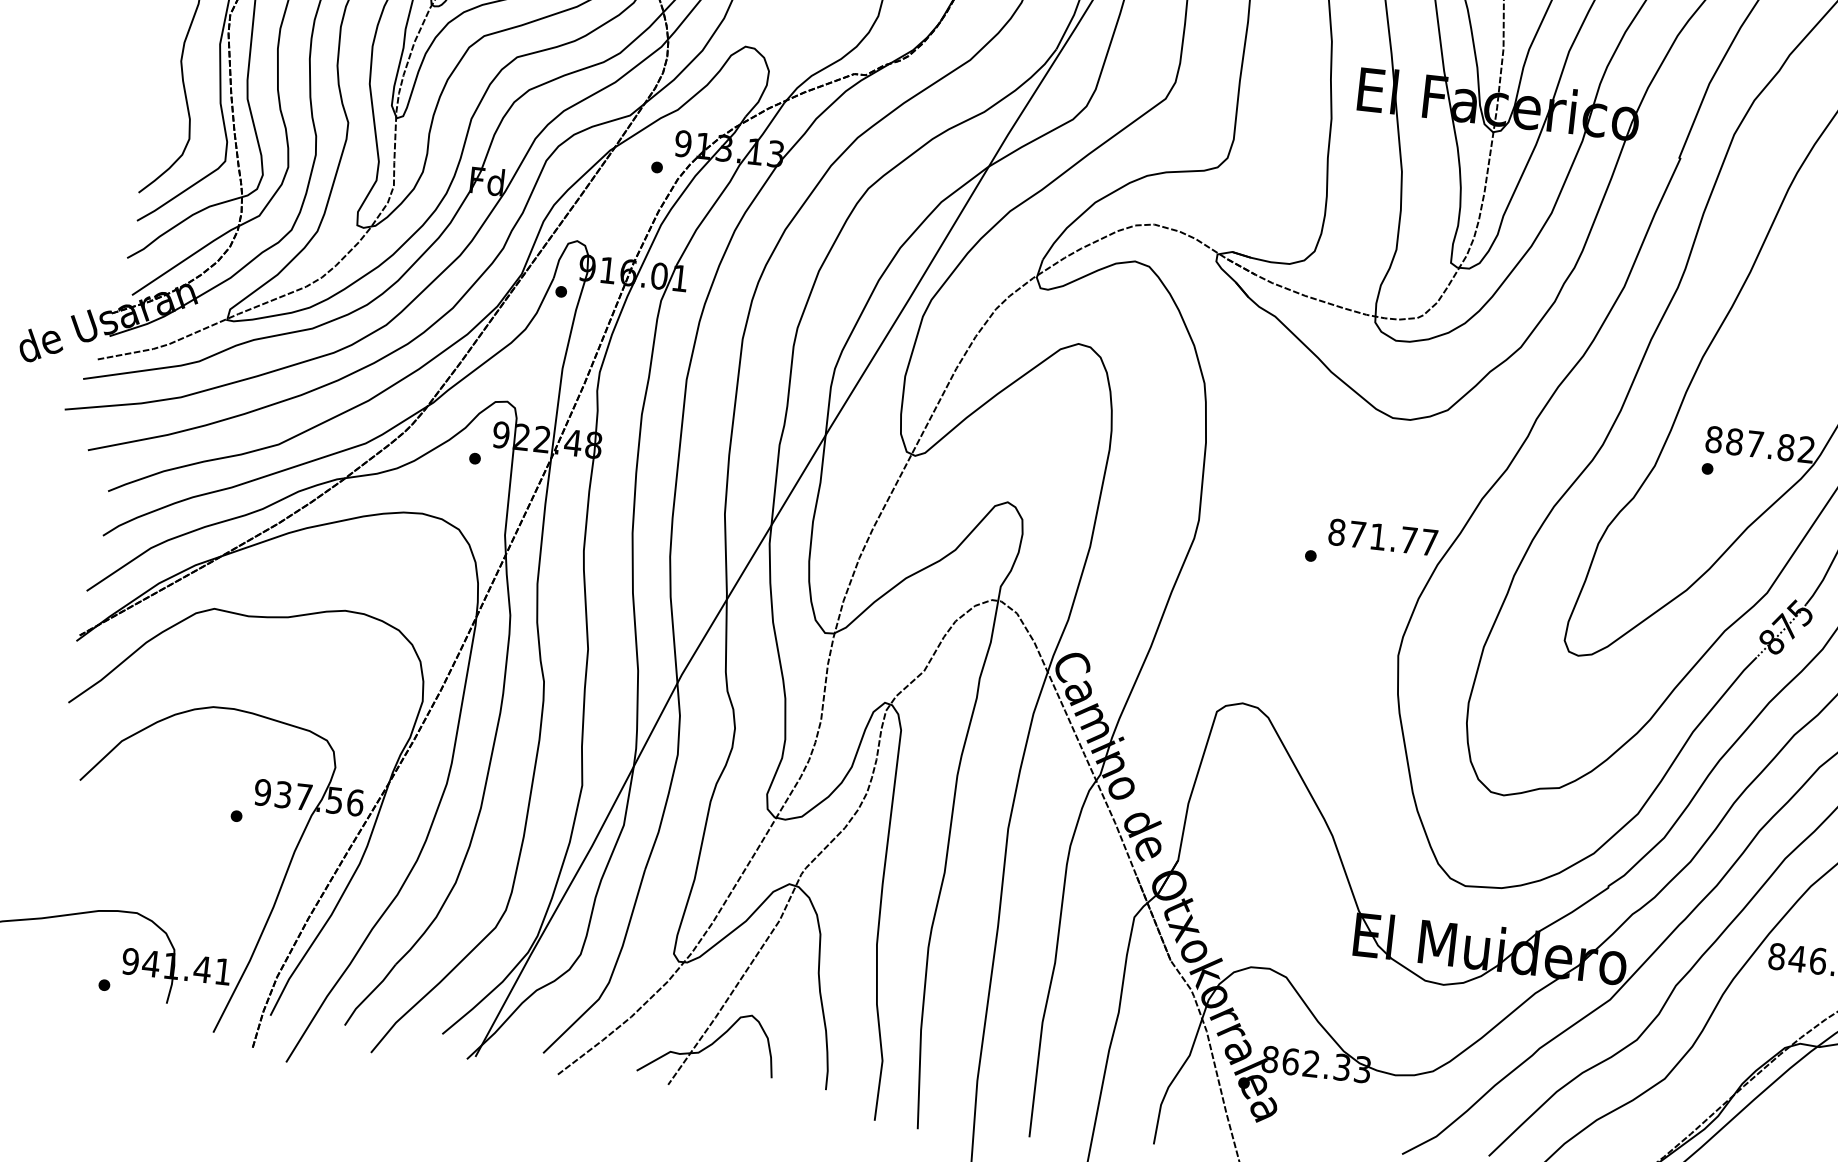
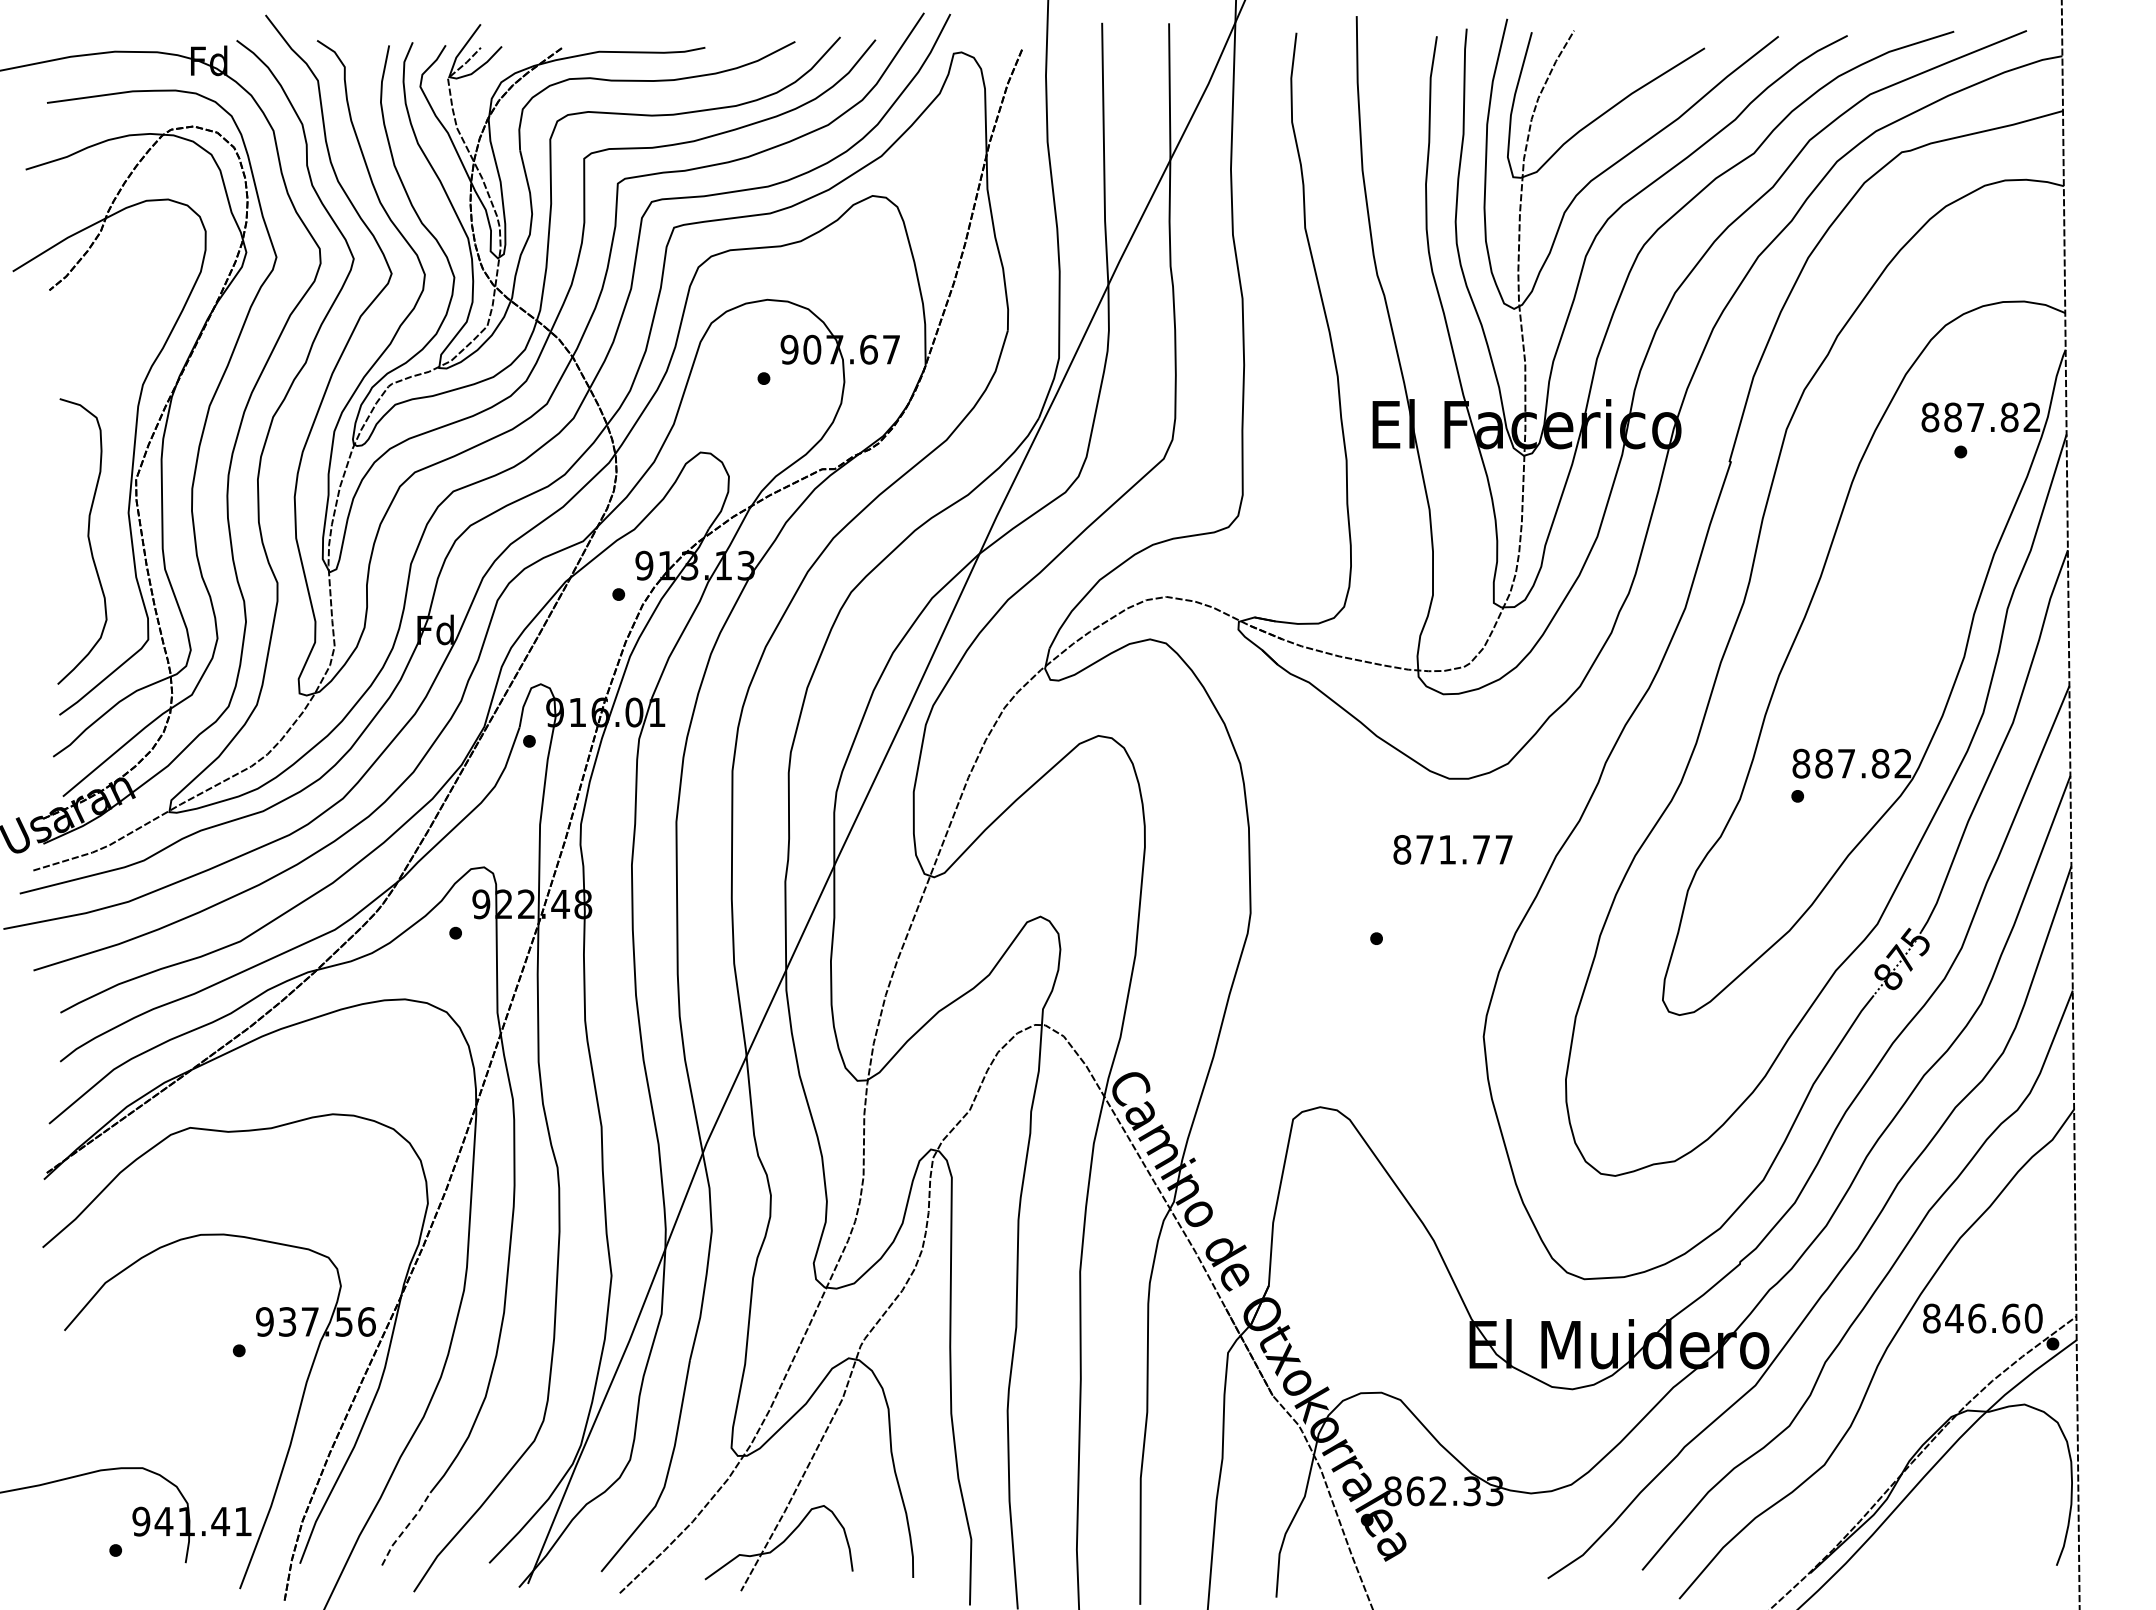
text: (1382, 537) -> (1452, 849), moved
line: (369, 994) -> (405, 1528), solid -> dashed

